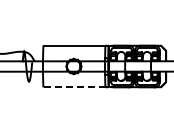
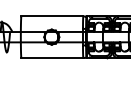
line: (75, 87) -> (53, 58), dashed -> solid

